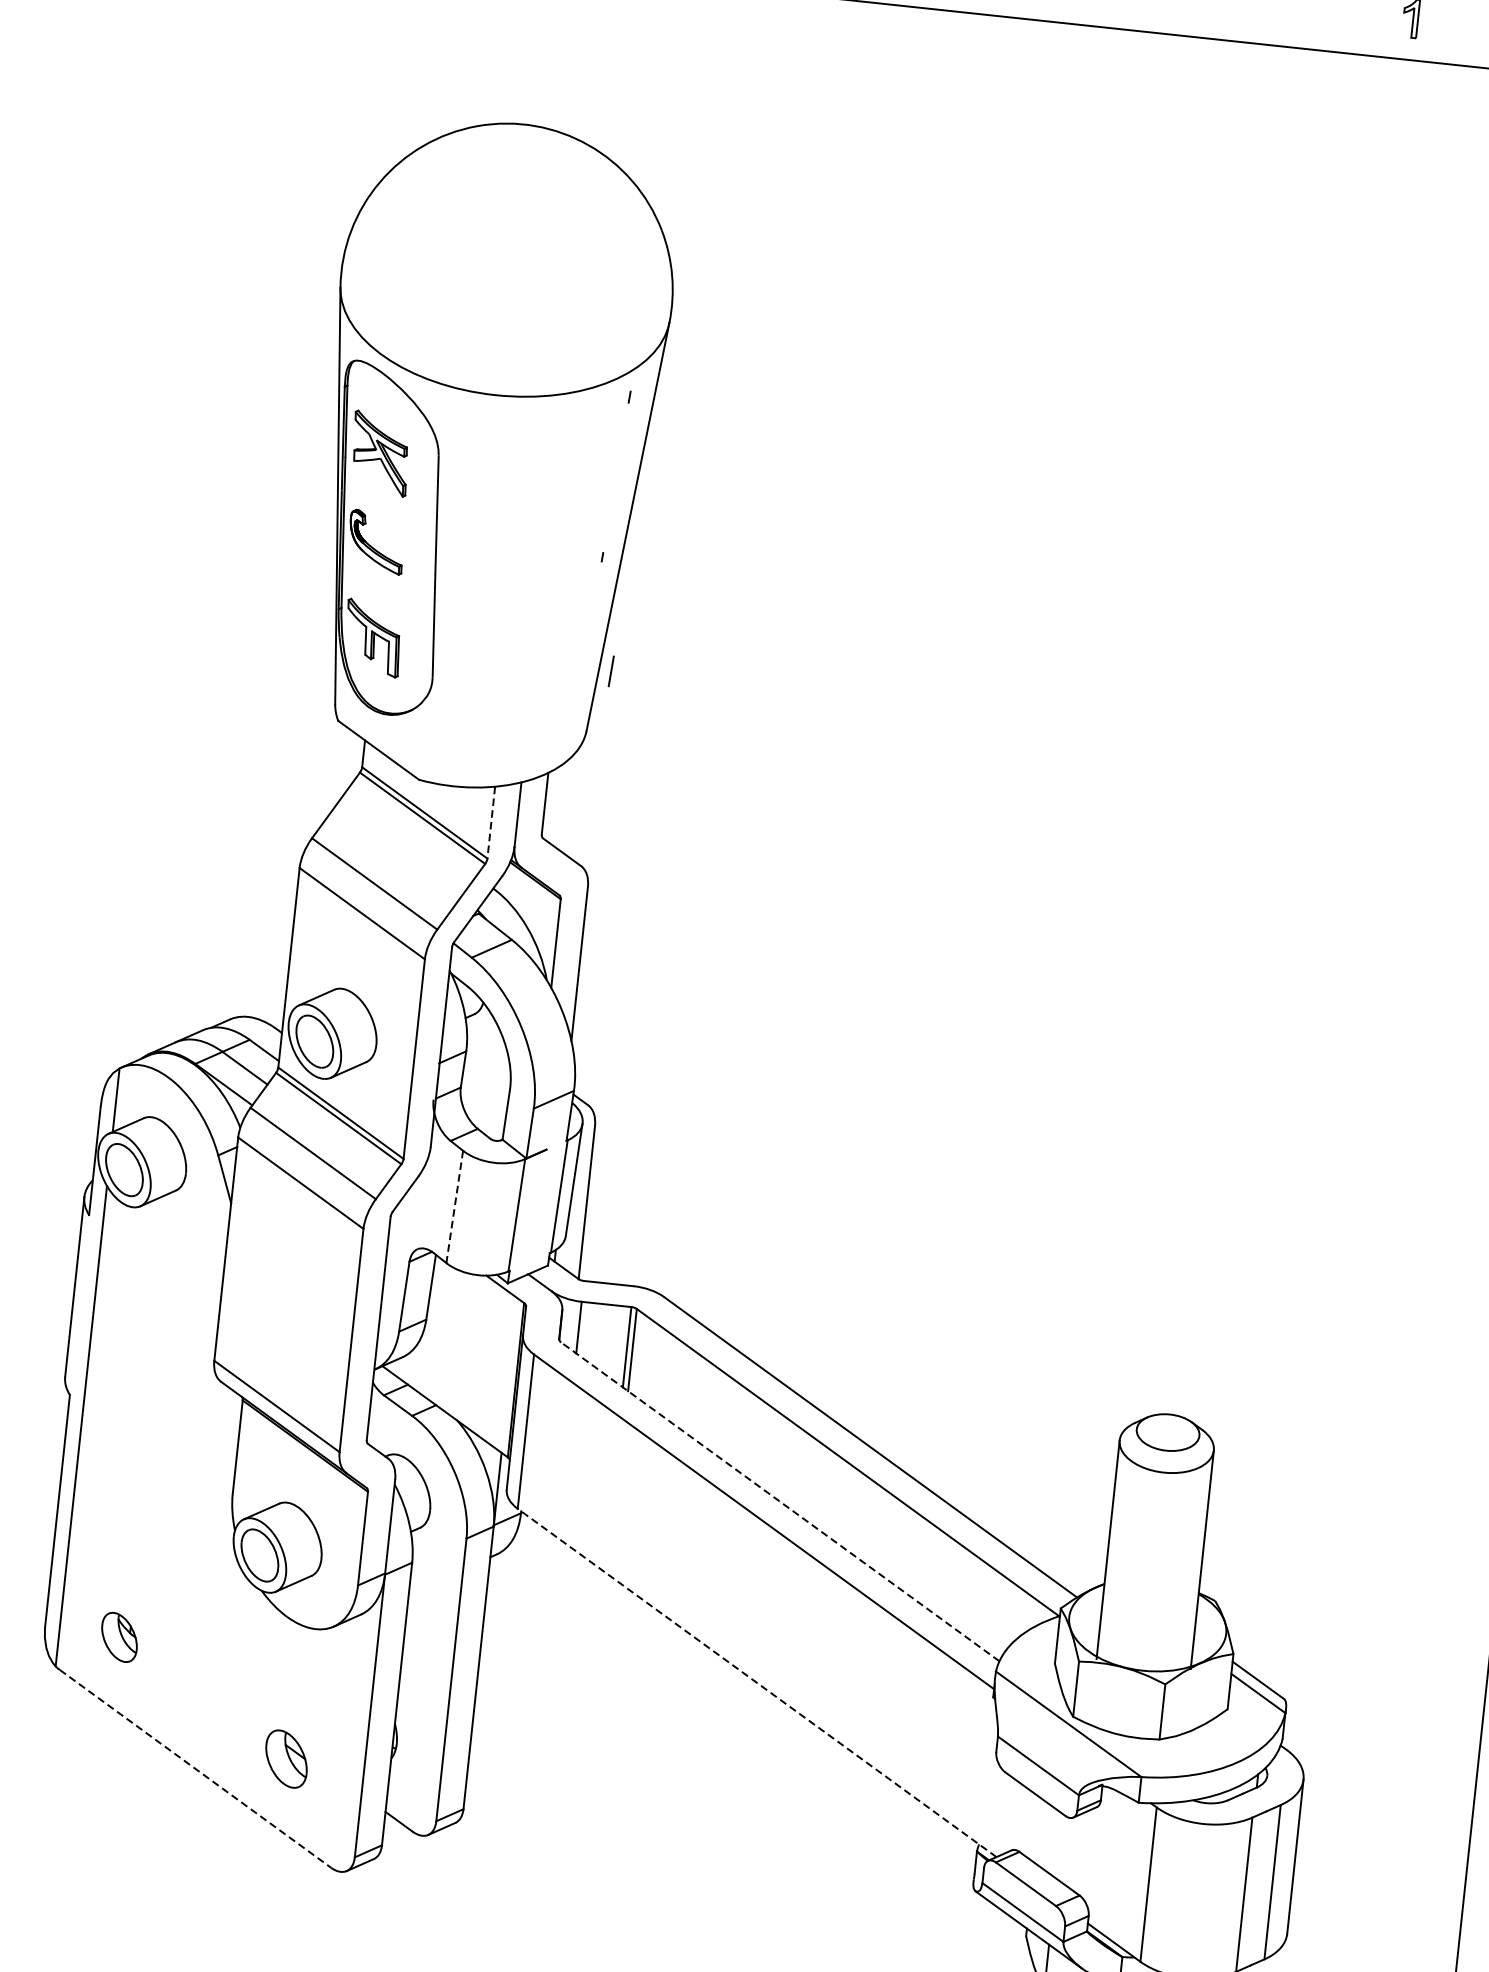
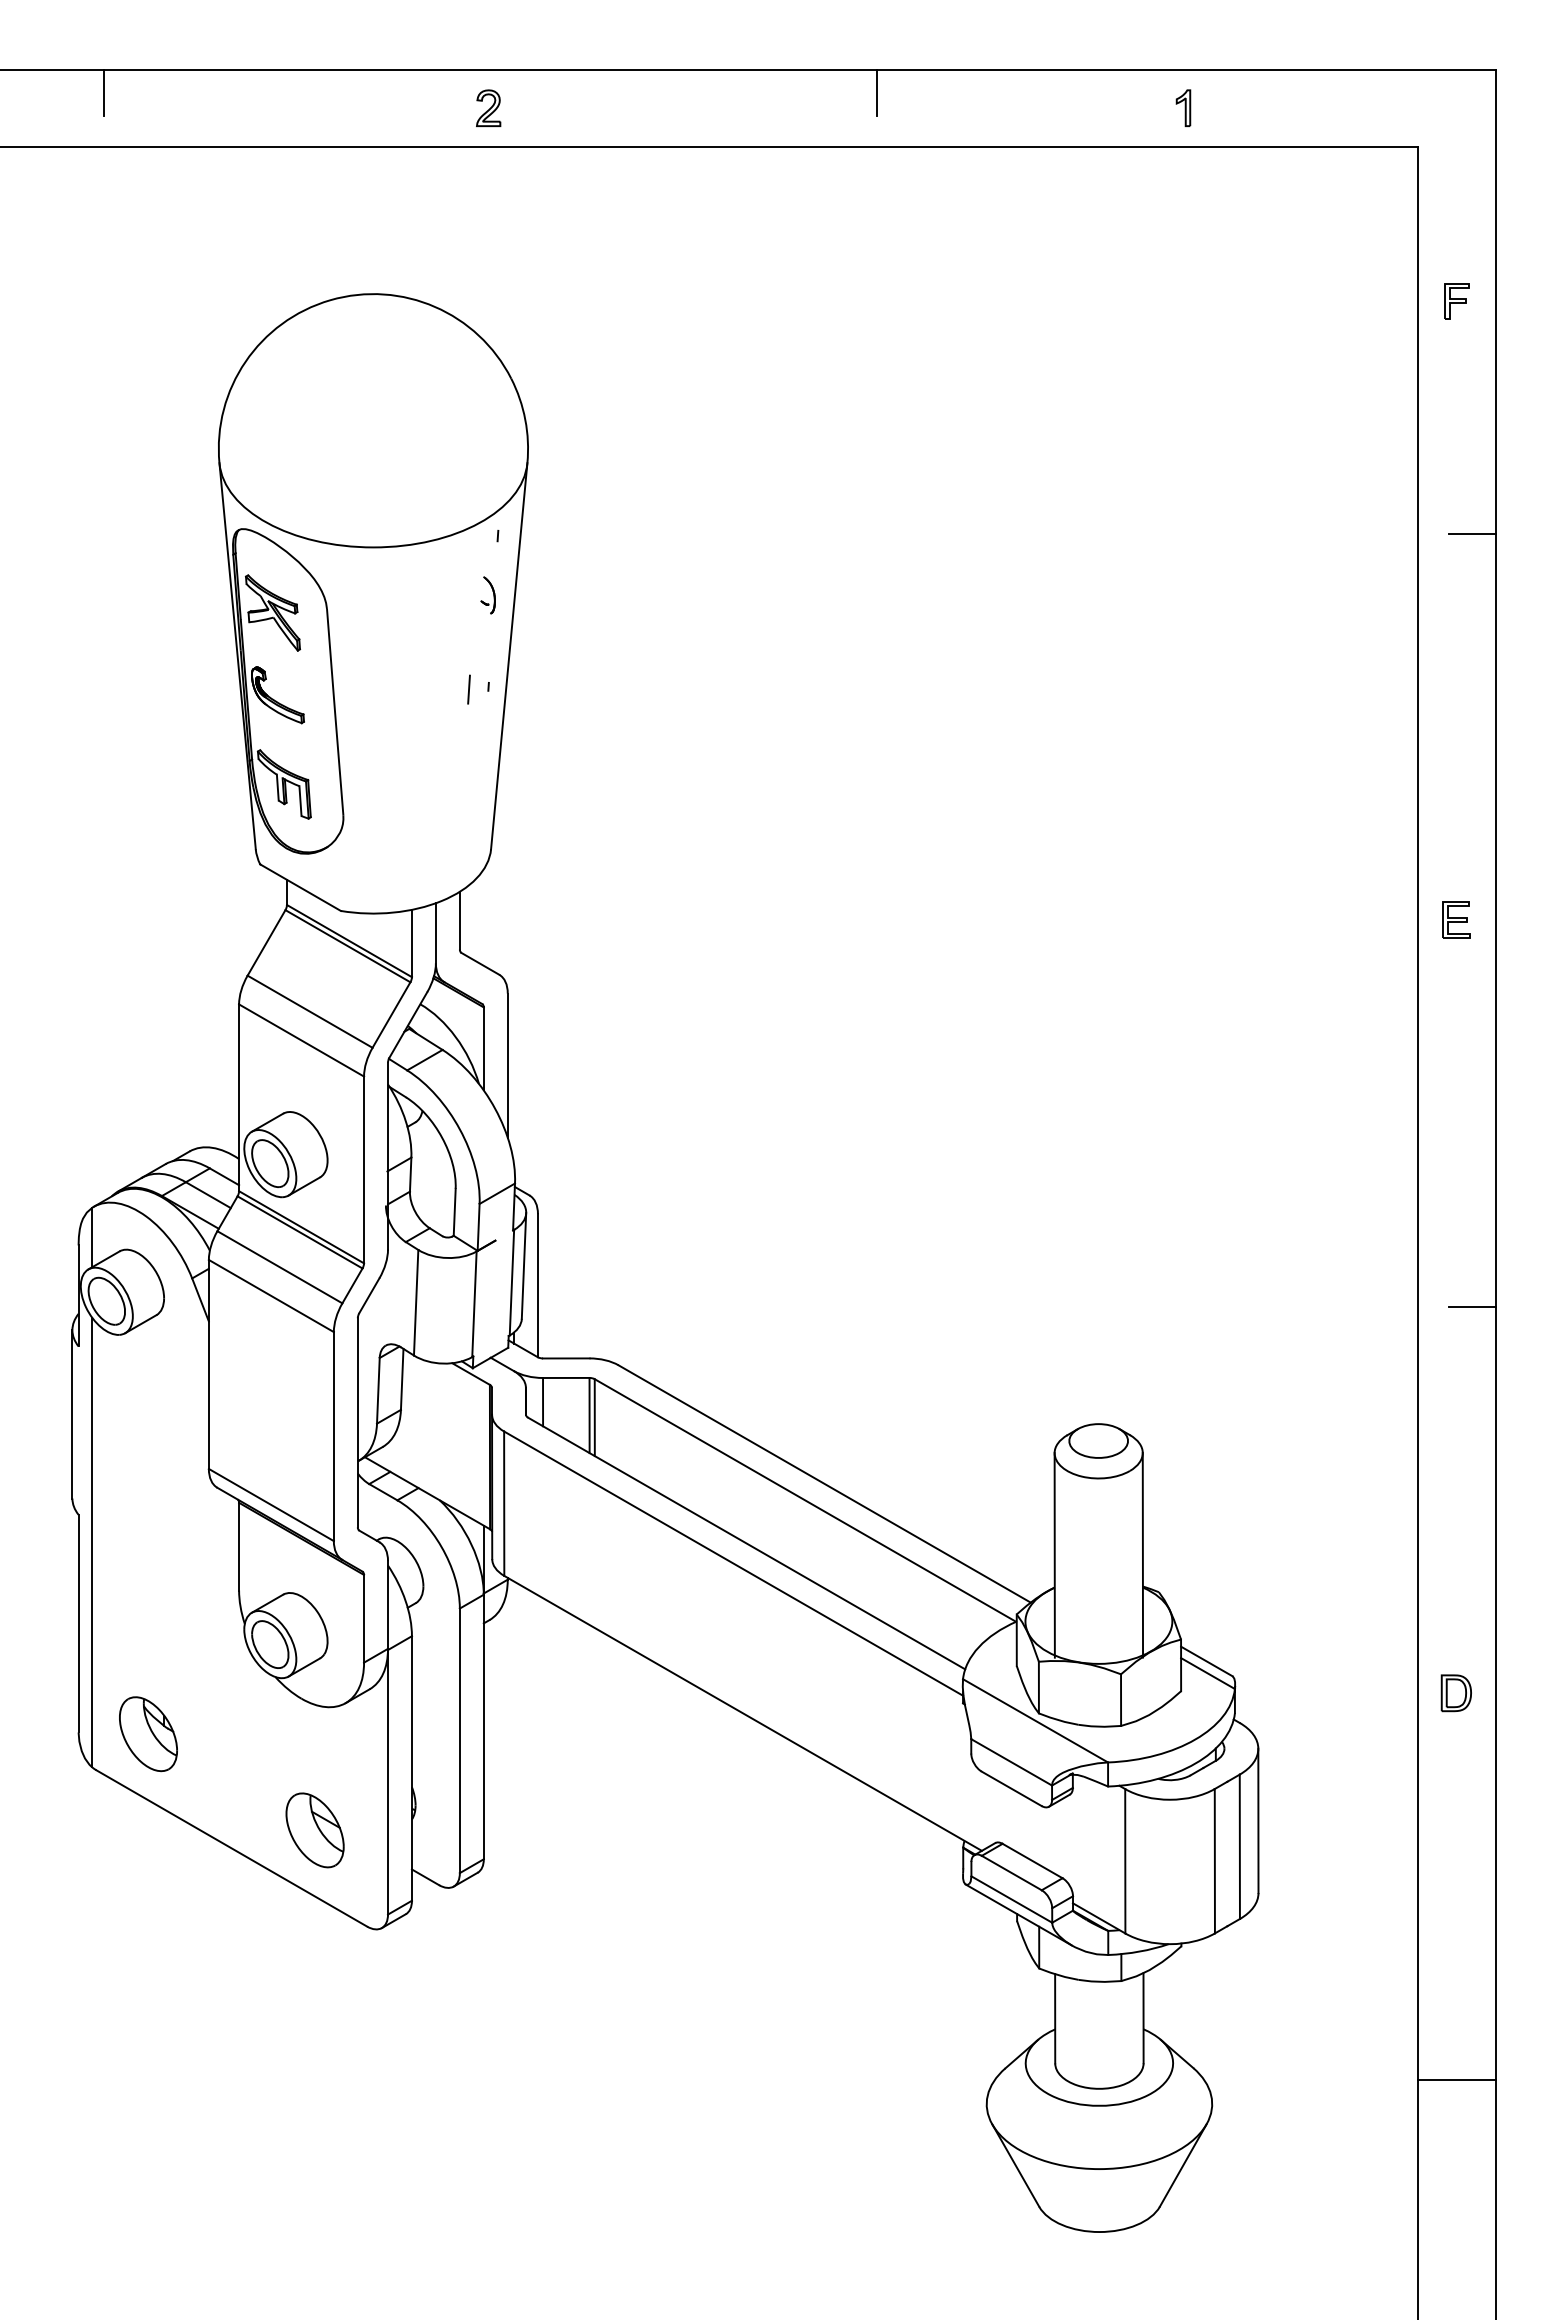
part: (611, 459) -> (487, 595), added
line: (610, 671) -> (468, 689), moved
line: (490, 822) -> (411, 943), dashed -> solid
line: (455, 1206) -> (416, 1302), dashed -> solid
line: (780, 1501) -> (746, 1543), dashed -> solid
part: (119, 1637) -> (148, 1734), size x1.67
line: (757, 1683) -> (743, 1713), dashed -> solid
part: (285, 1759) -> (314, 1830), size x1.43
line: (196, 1769) -> (232, 1848), dashed -> solid

